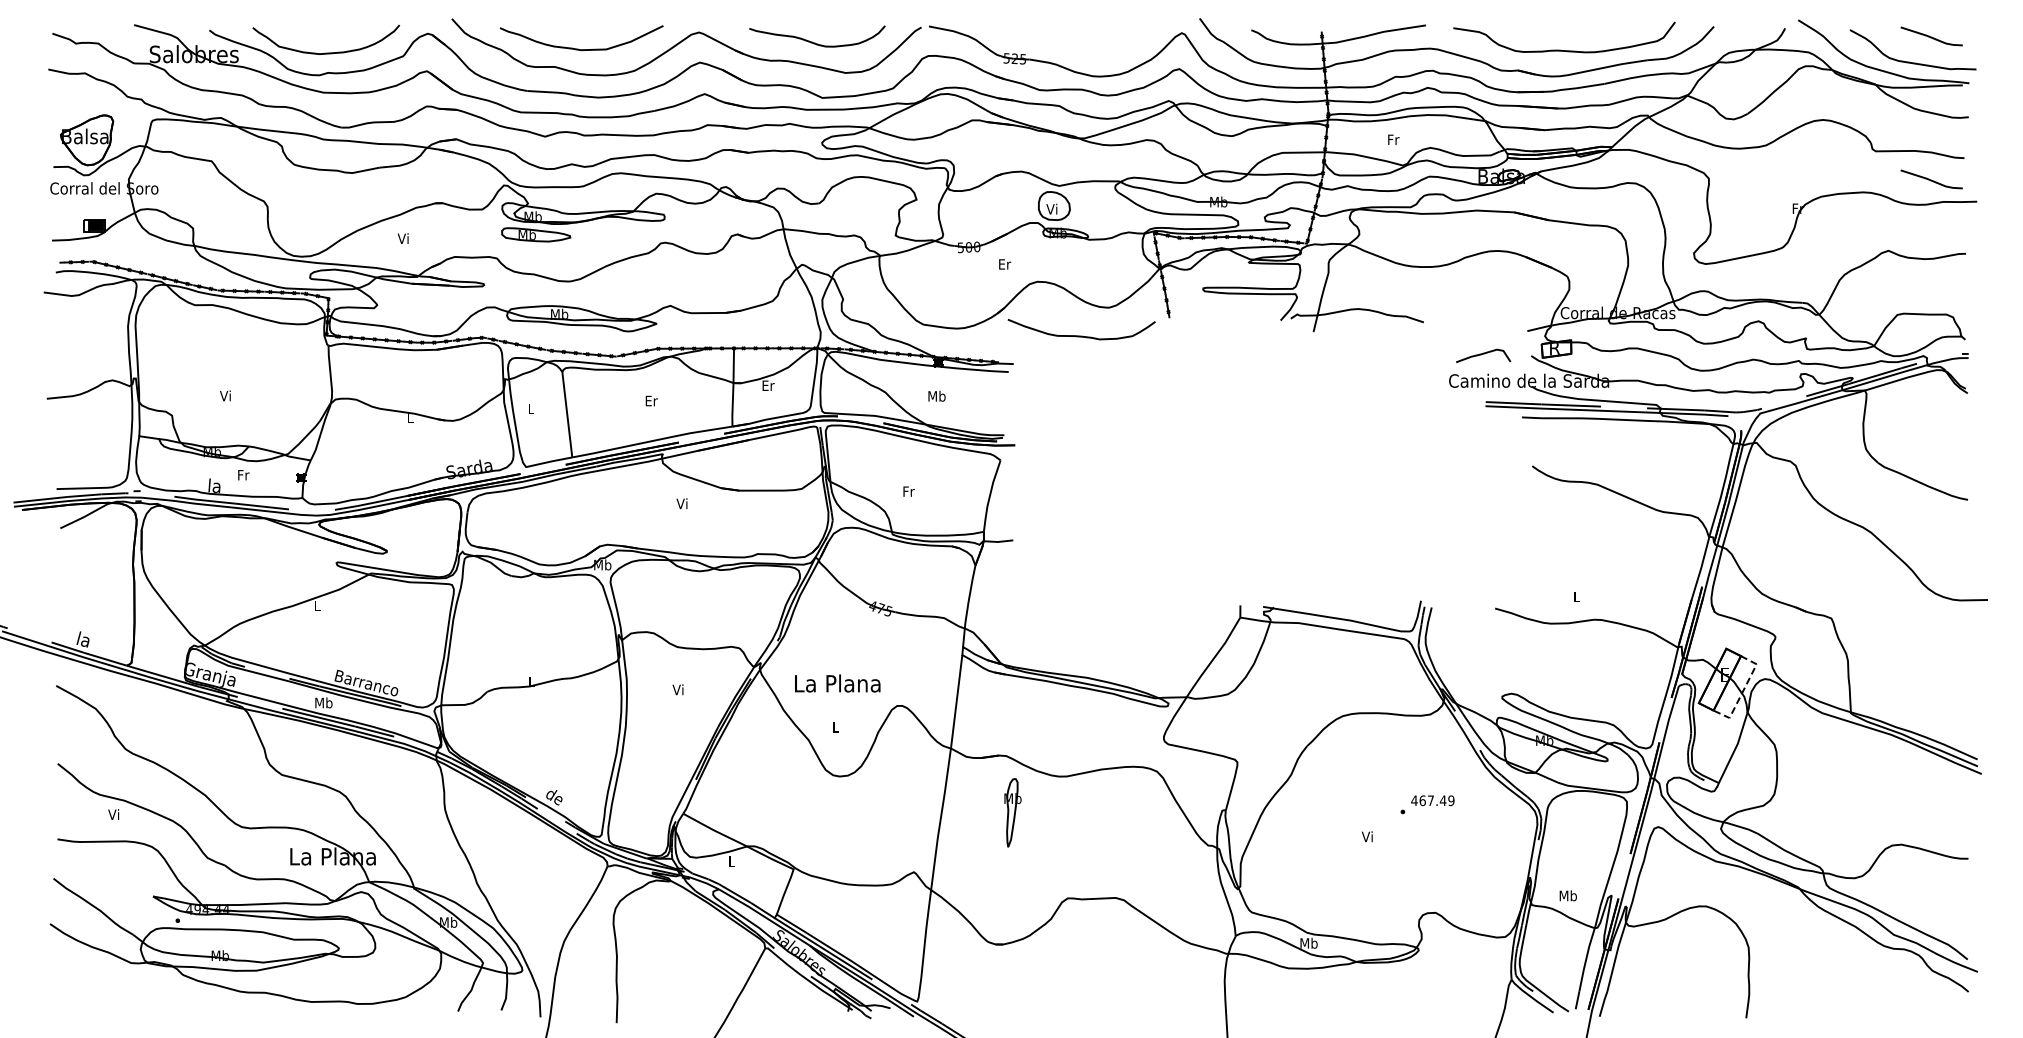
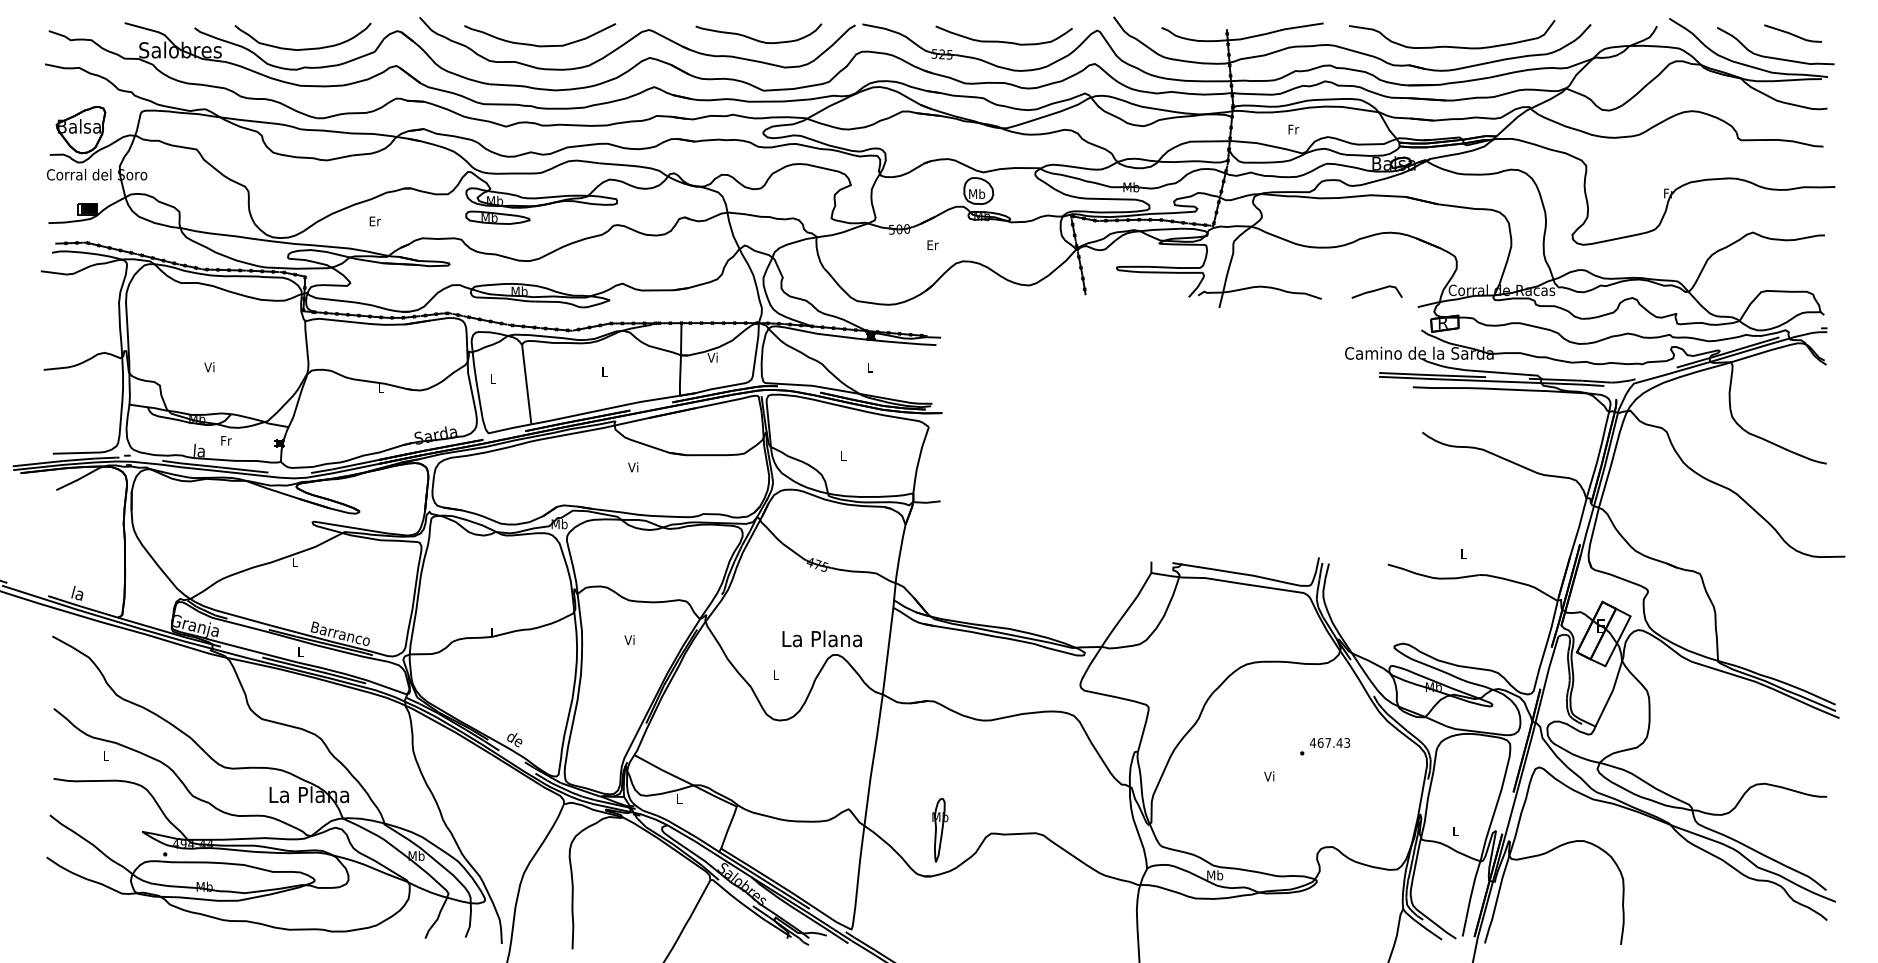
line: (1931, 179) -> (1792, 166), removed
text: (1052, 208) -> (977, 193), Vi -> Mb
text: (403, 238) -> (374, 221), Vi -> Er
curve: (1081, 335) -> (1003, 41), moved
curve: (1483, 354) -> (1377, 290), moved
text: (768, 385) -> (713, 357), Er -> Vi
text: (936, 395) -> (869, 366), Mb -> L
text: (651, 400) -> (604, 371), Er -> L
text: (908, 491) -> (843, 455), Fr -> L
text: (837, 683) -> (822, 638), moved
line: (1742, 691) -> (1617, 641), dashed -> solid
text: (323, 702) -> (300, 651), Mb -> L
text: (1451, 800) -> (1347, 742), 467.49 -> 467.43
part: (1012, 812) -> (939, 830), moved
text: (113, 814) -> (105, 755), Vi -> L
text: (1567, 895) -> (1455, 830), Mb -> L

